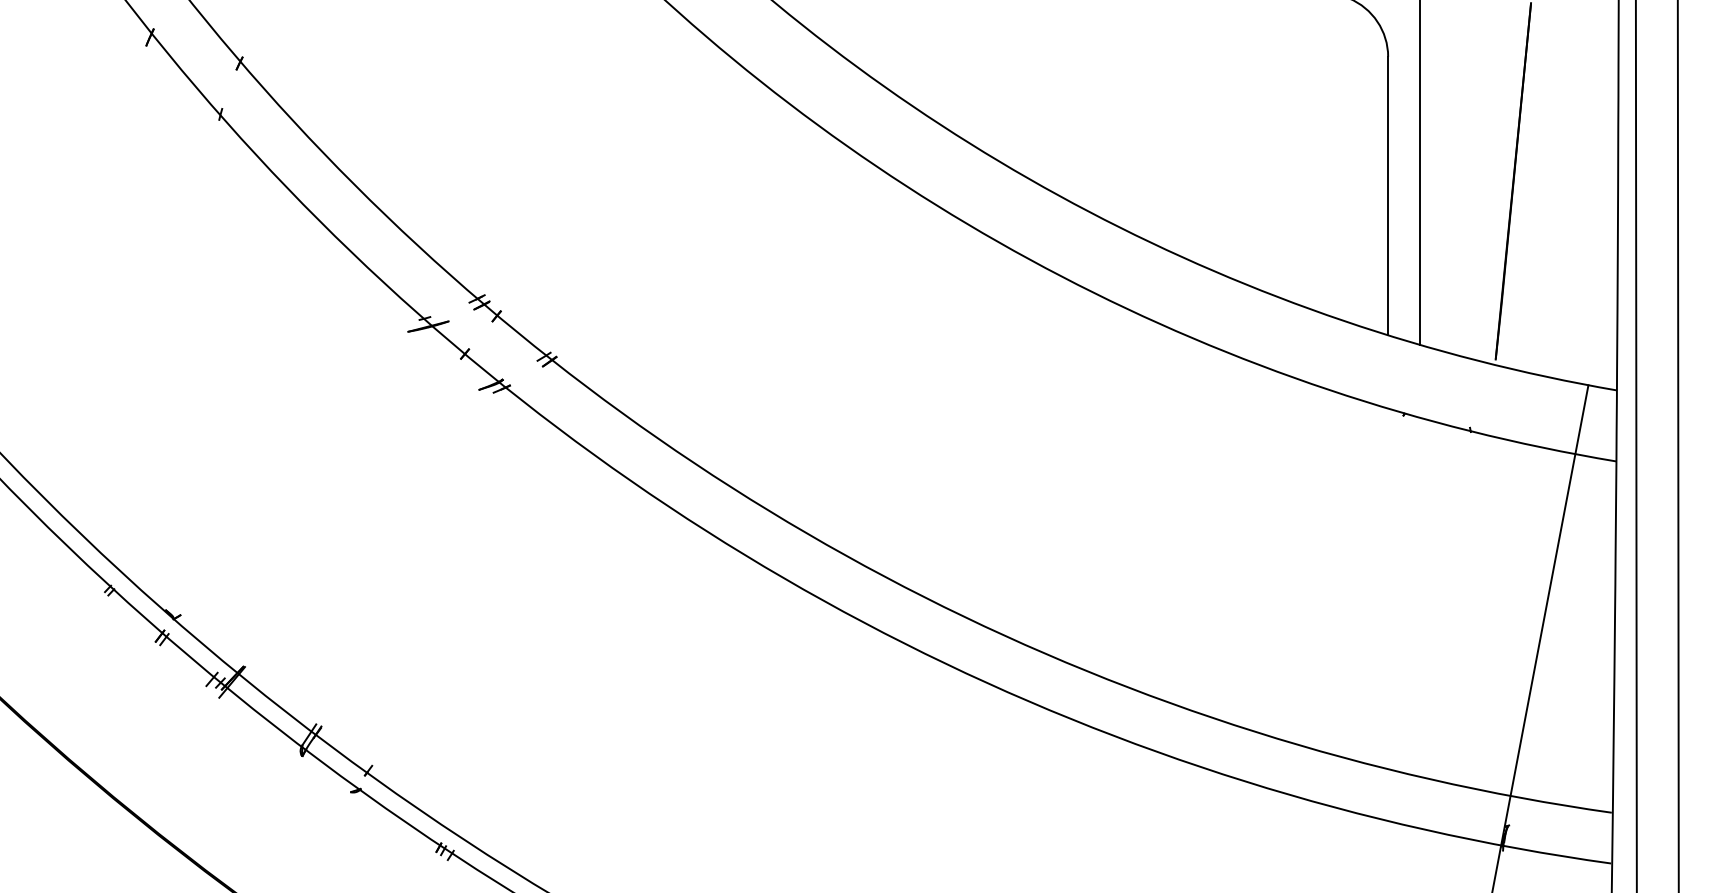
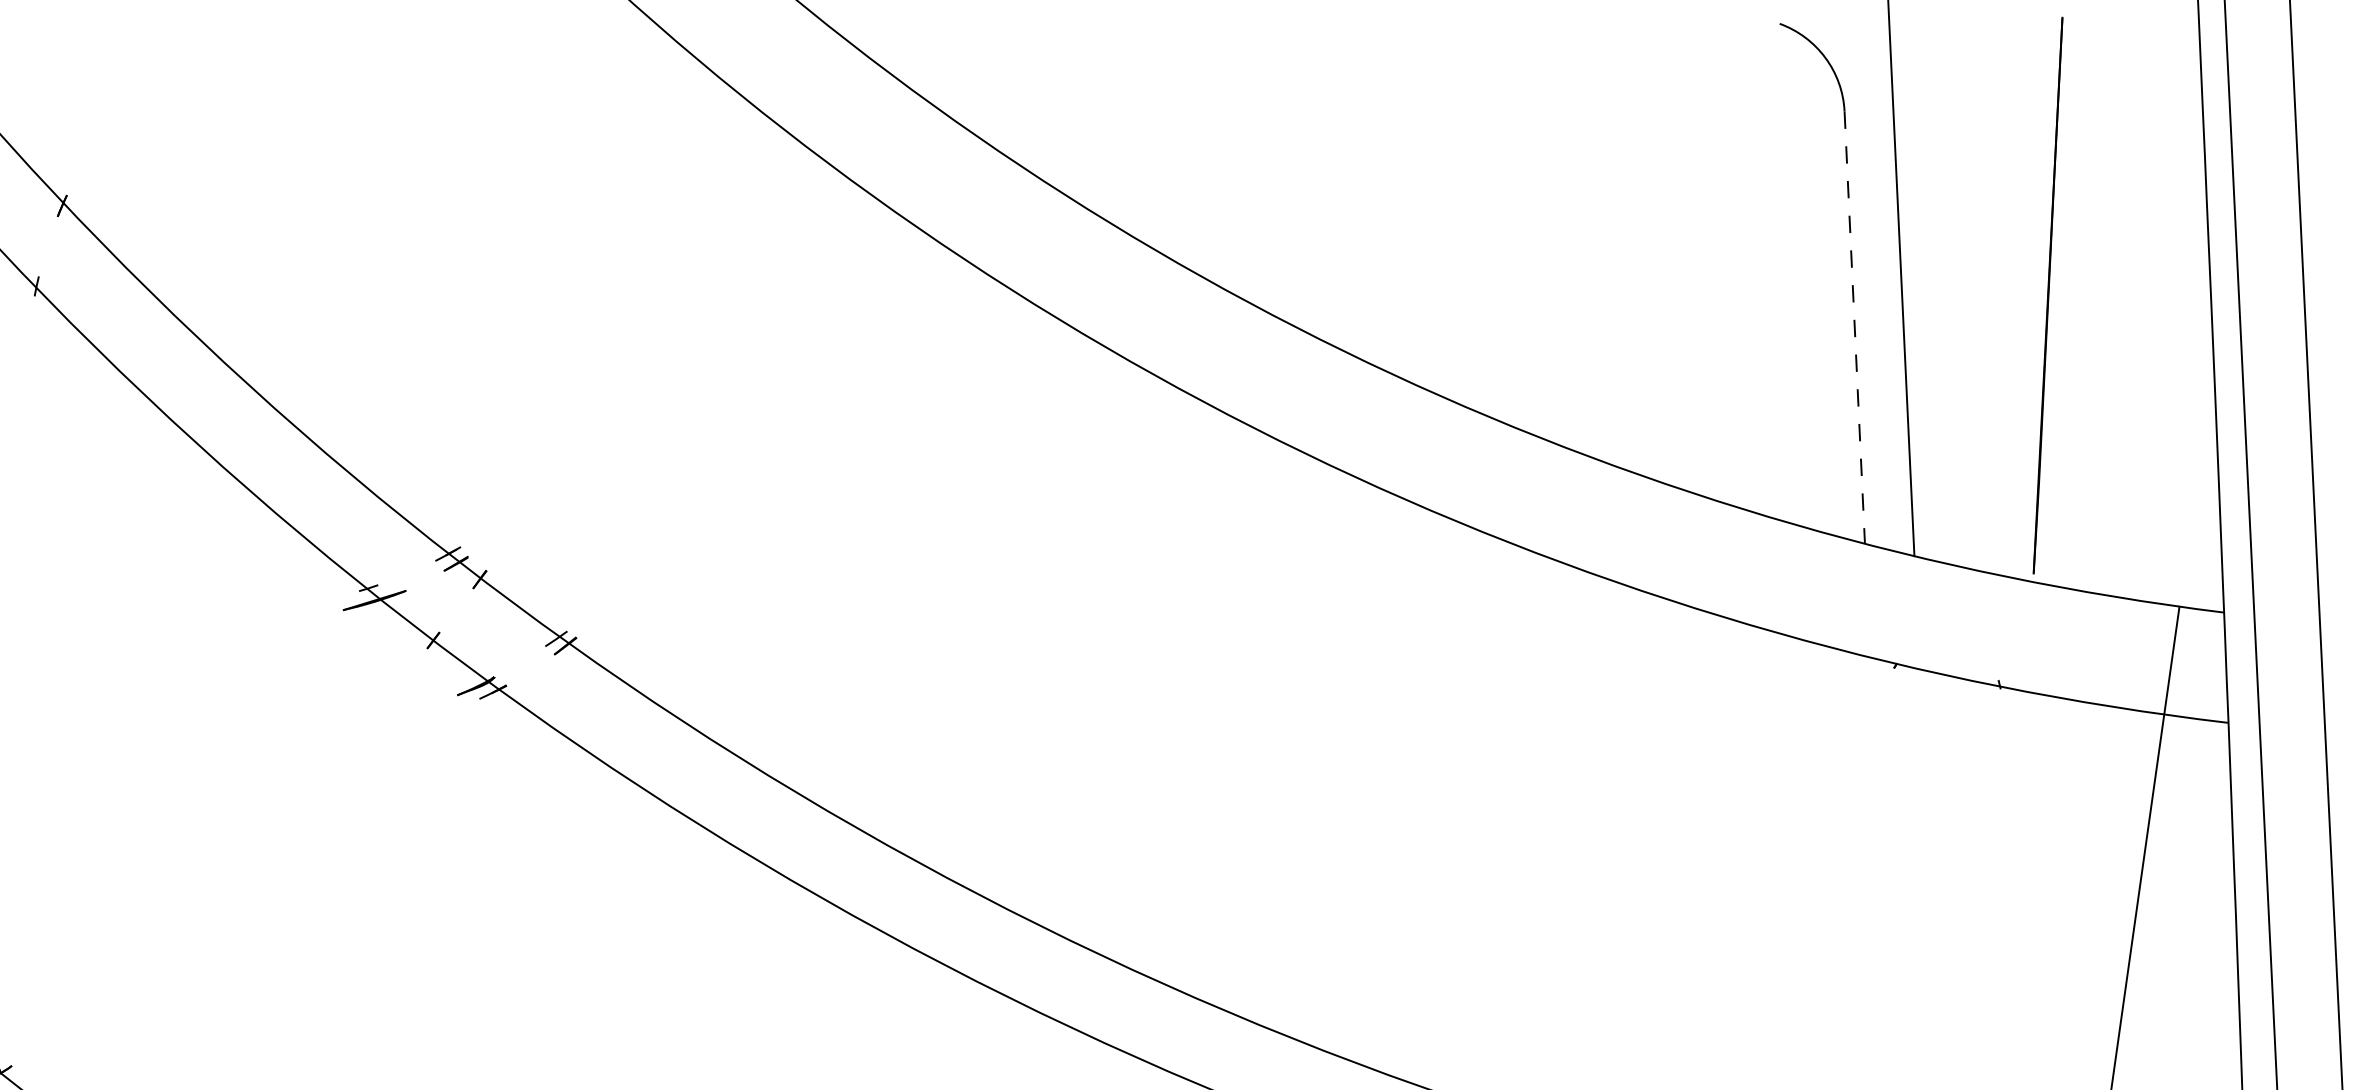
line: (1388, 196) -> (1855, 328), solid -> dashed

